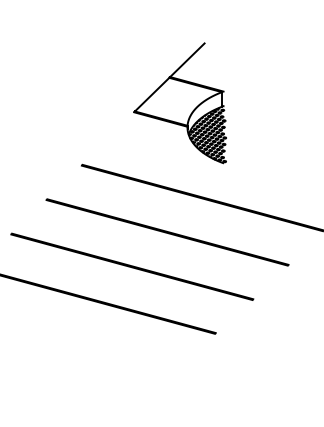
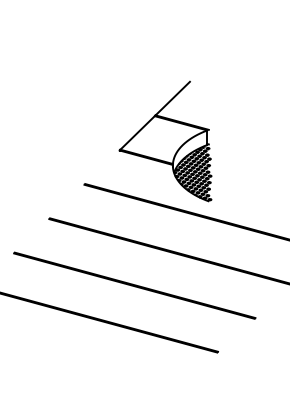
part: (179, 103) -> (164, 141), moved

